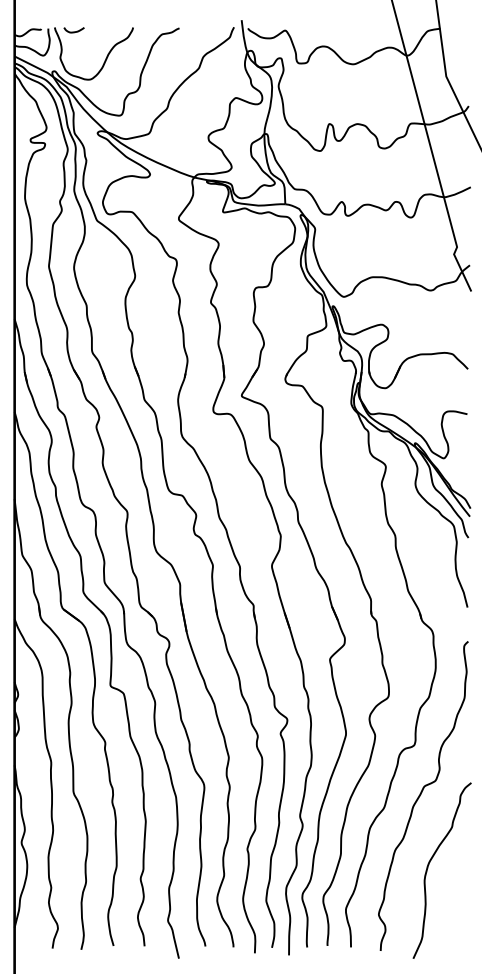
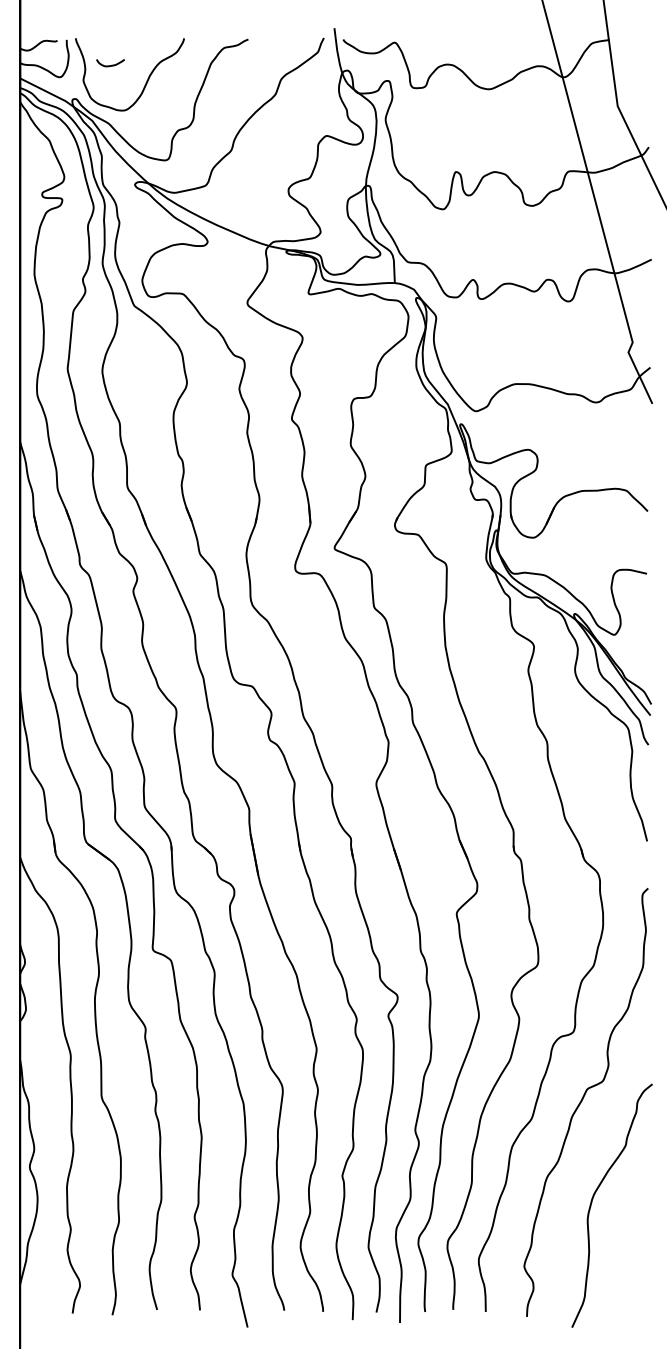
curve: (74, 31) -> (111, 64), moved

